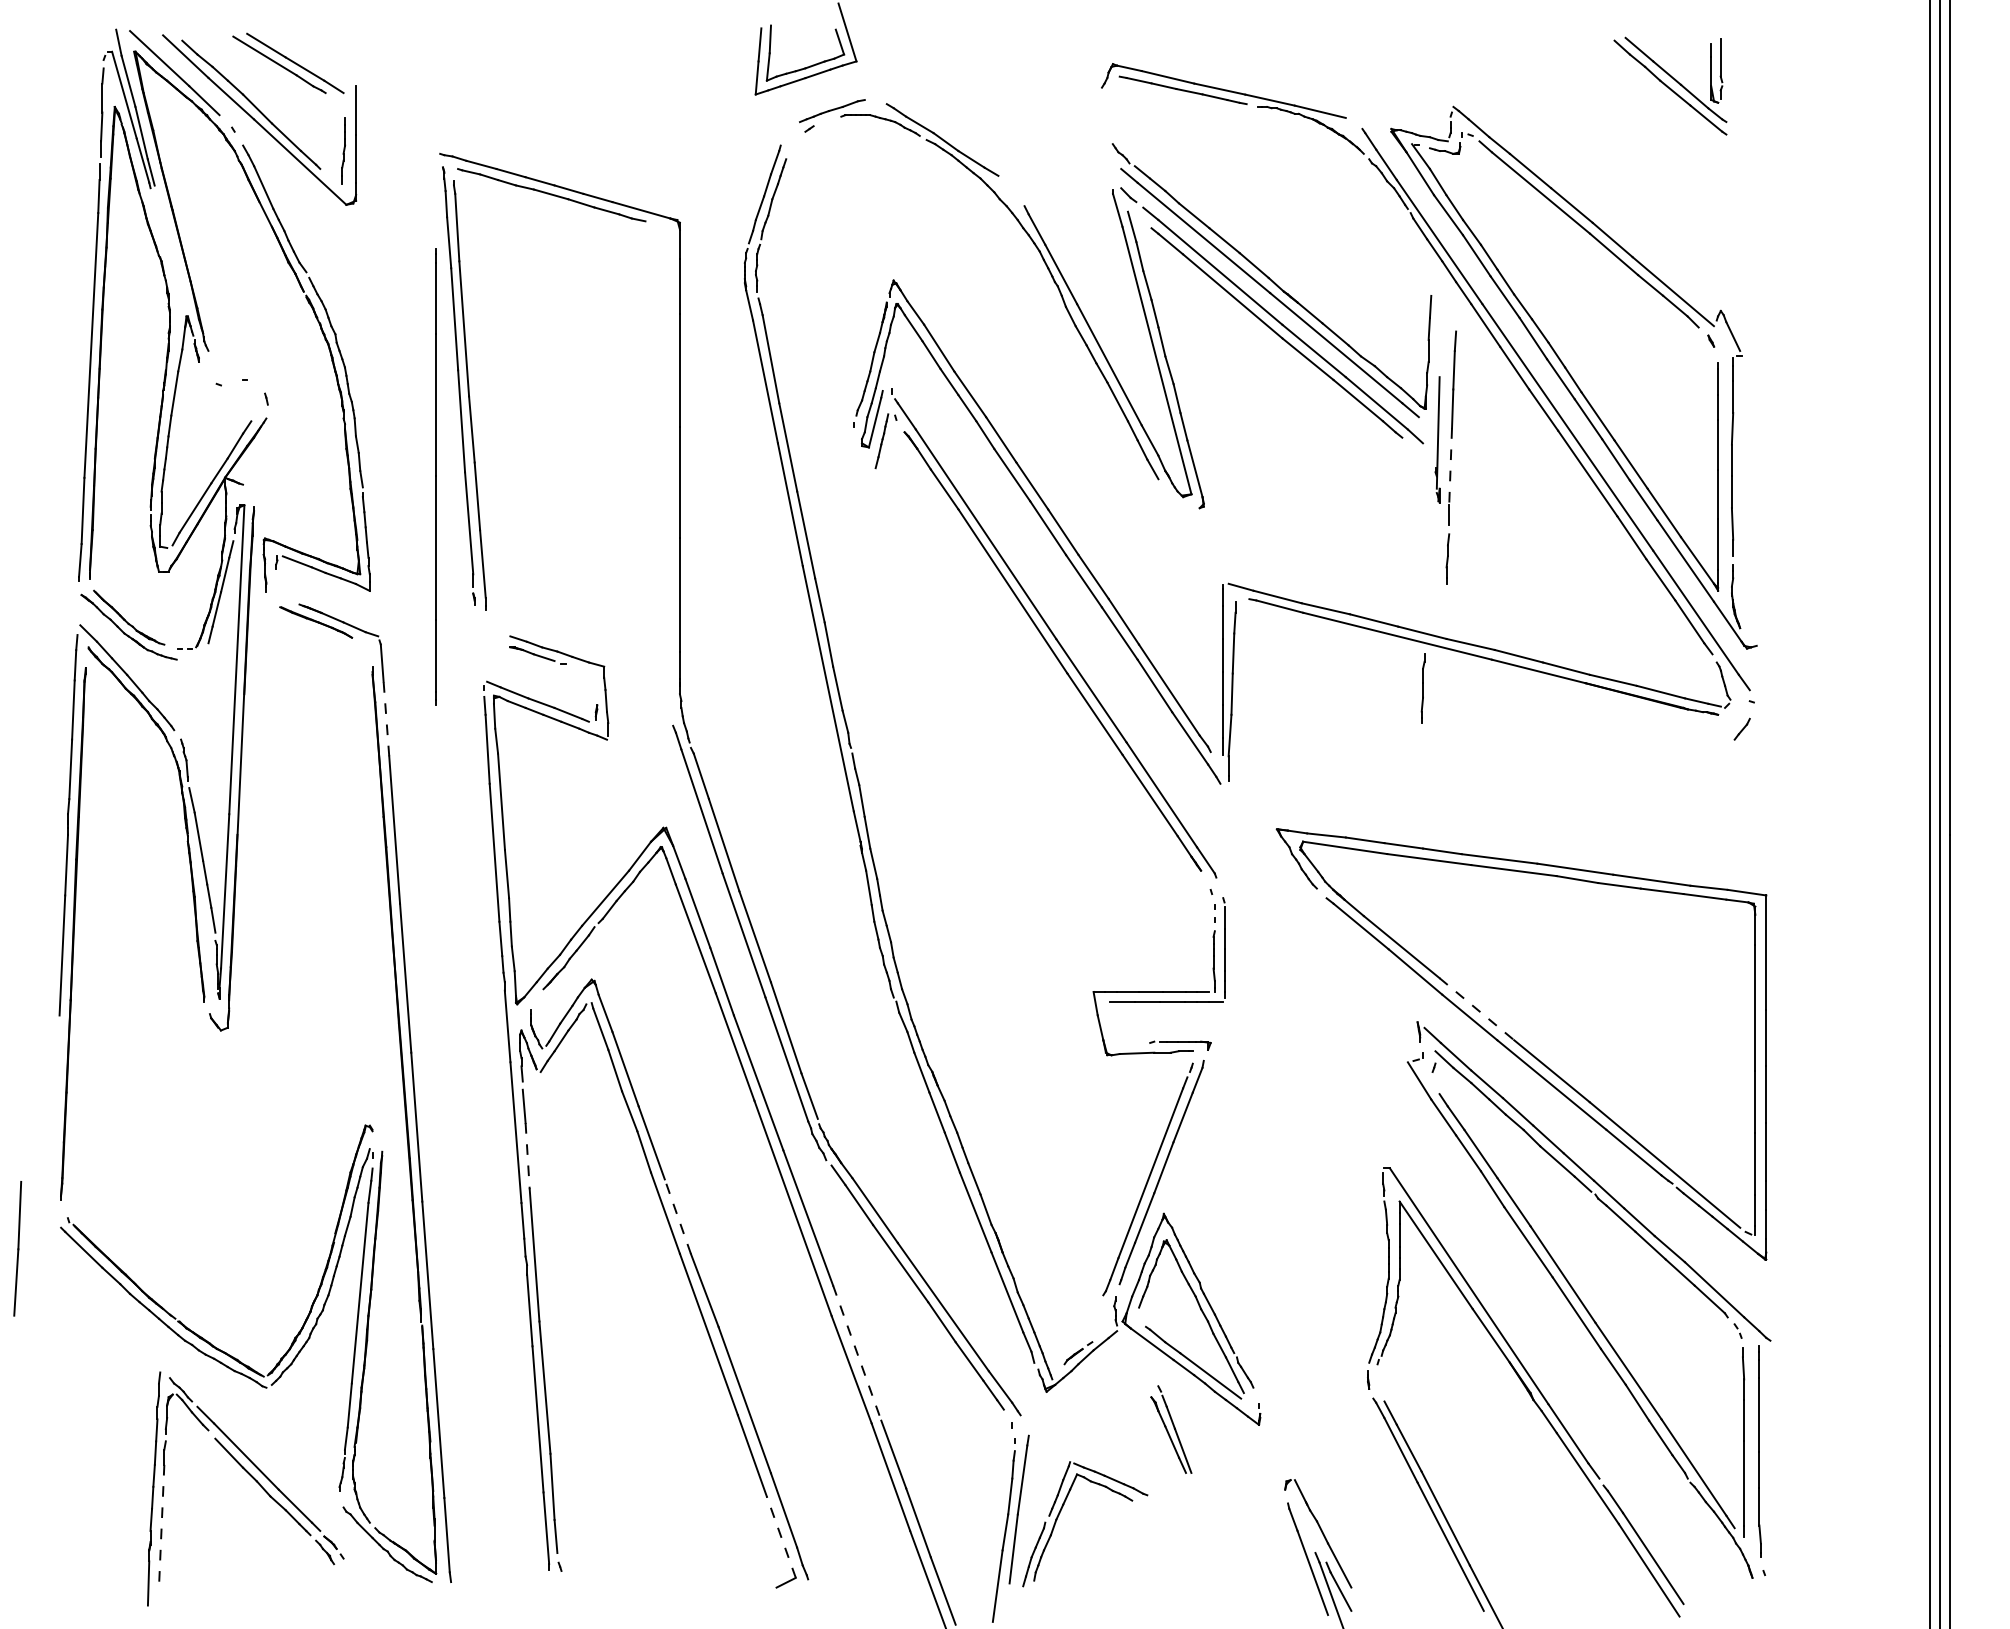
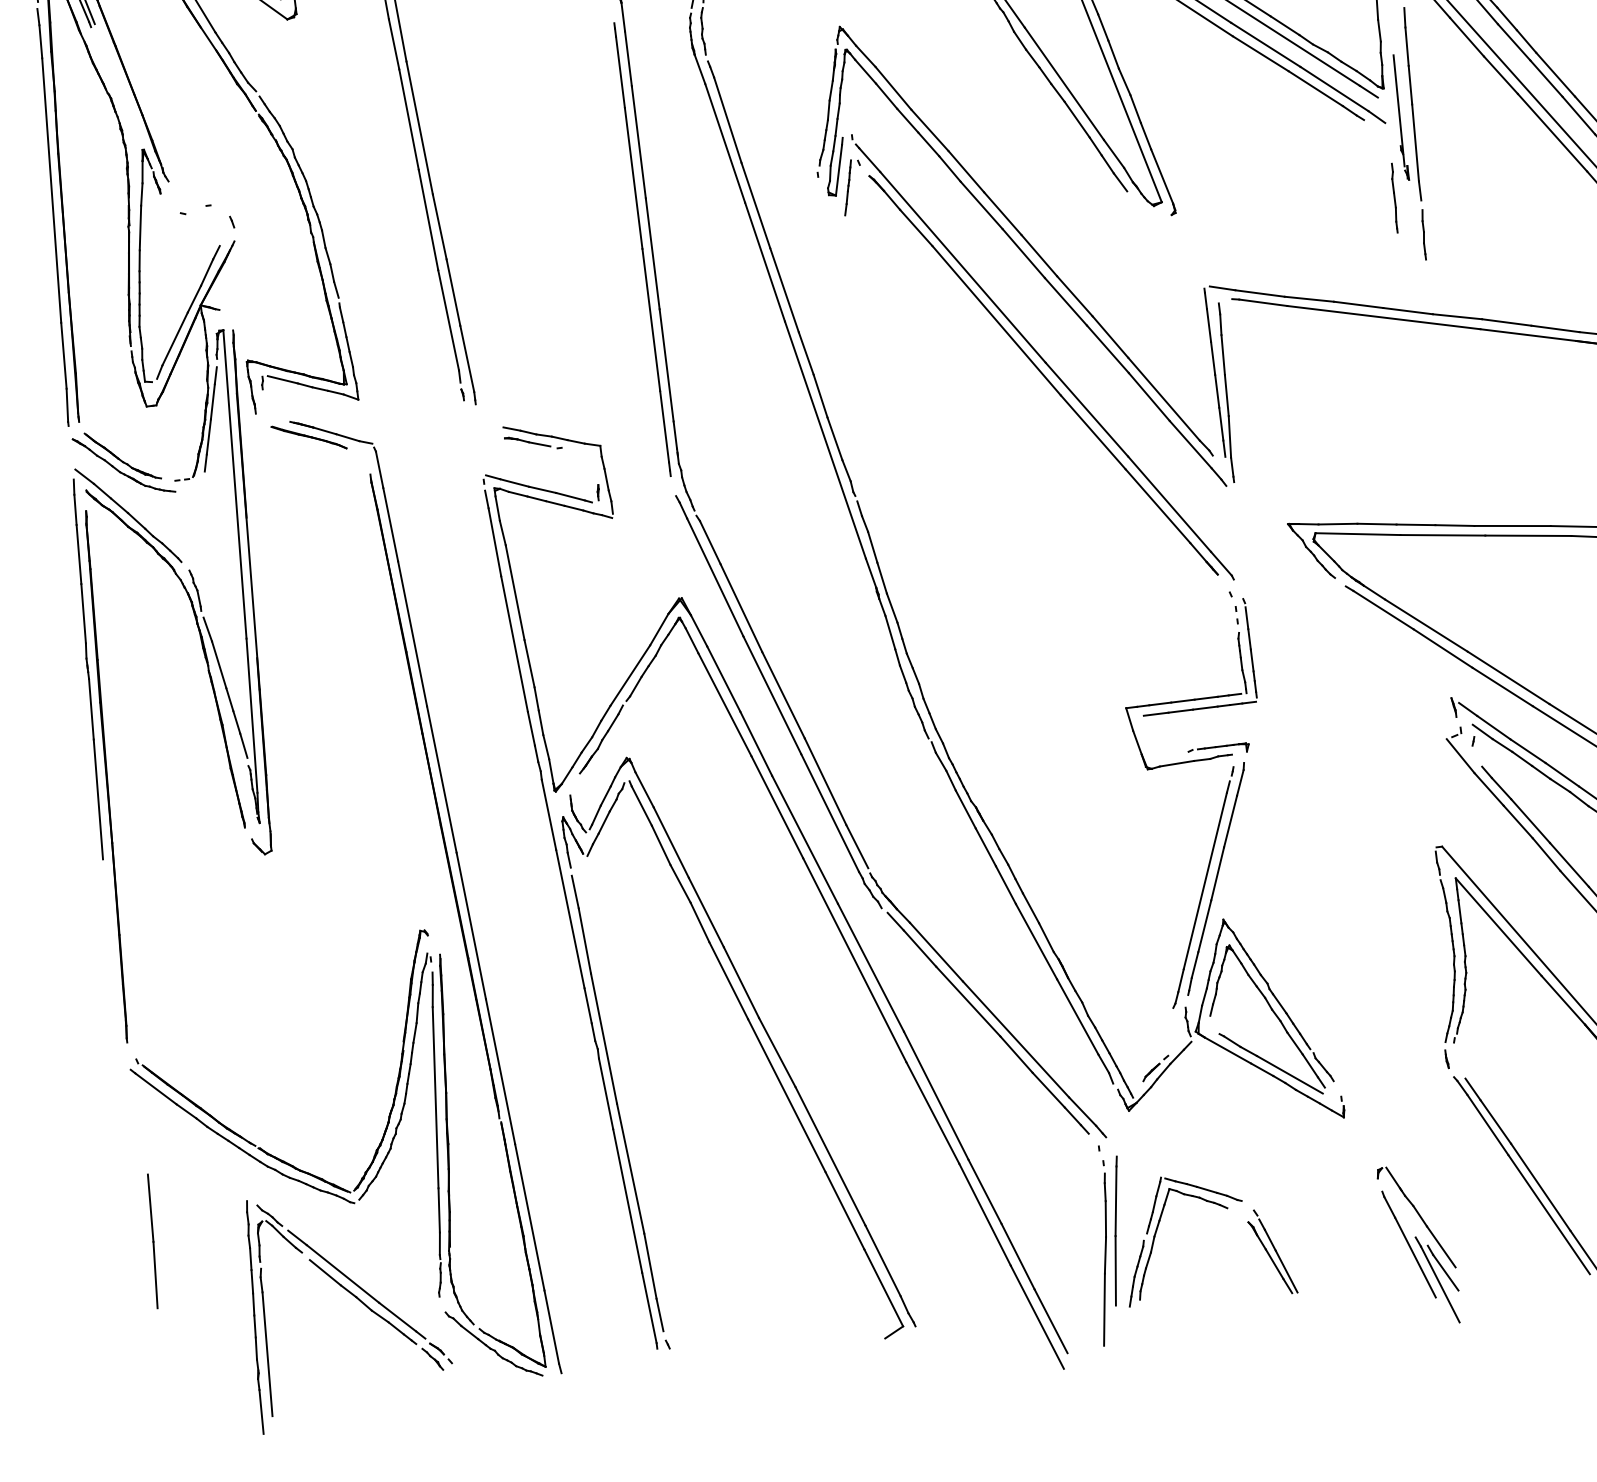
line: (1450, 466) -> (1415, 142), dashed -> solid
line: (435, 476) -> (641, 249), moved
part: (1422, 688) -> (1394, 198), moved
line: (386, 718) -> (390, 524), dashed -> solid
line: (1476, 1009) -> (1508, 678), dashed -> solid
line: (527, 1156) -> (584, 941), dashed -> solid
line: (677, 1216) -> (741, 982), dashed -> solid
line: (17, 1248) -> (152, 1241), moved
line: (857, 1353) -> (936, 1096), dashed -> solid
part: (1171, 1429) -> (1272, 1251), moved
line: (161, 1527) -> (267, 1354), dashed -> solid
line: (781, 1536) -> (883, 1287), dashed -> solid

